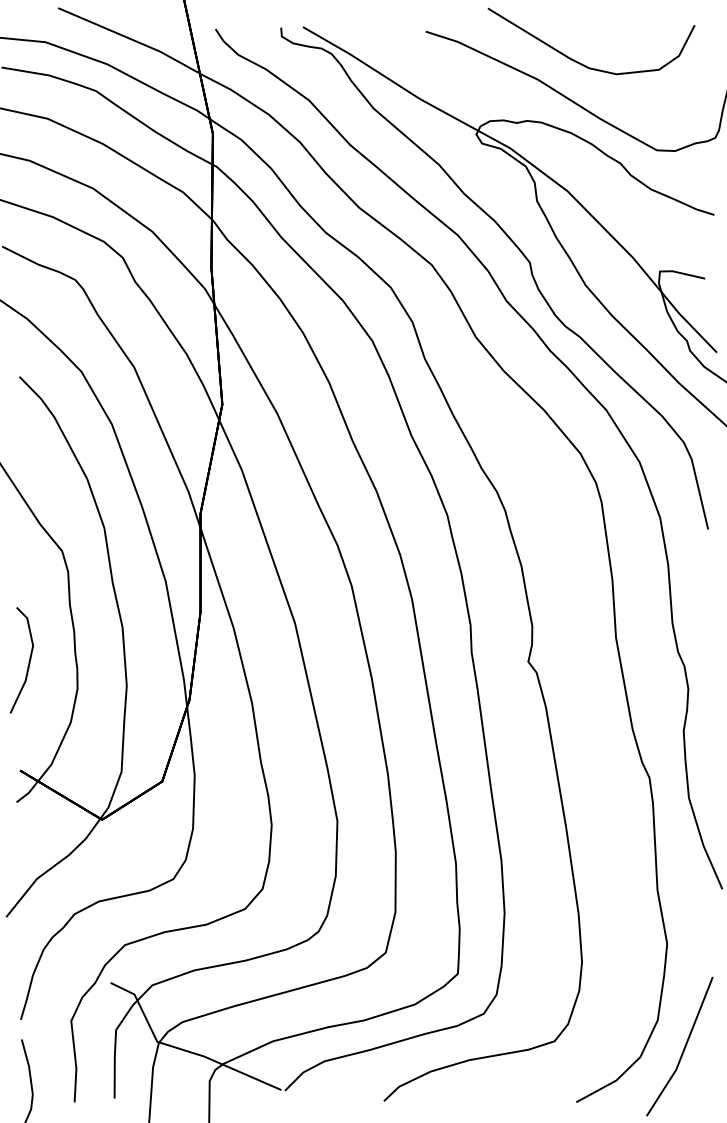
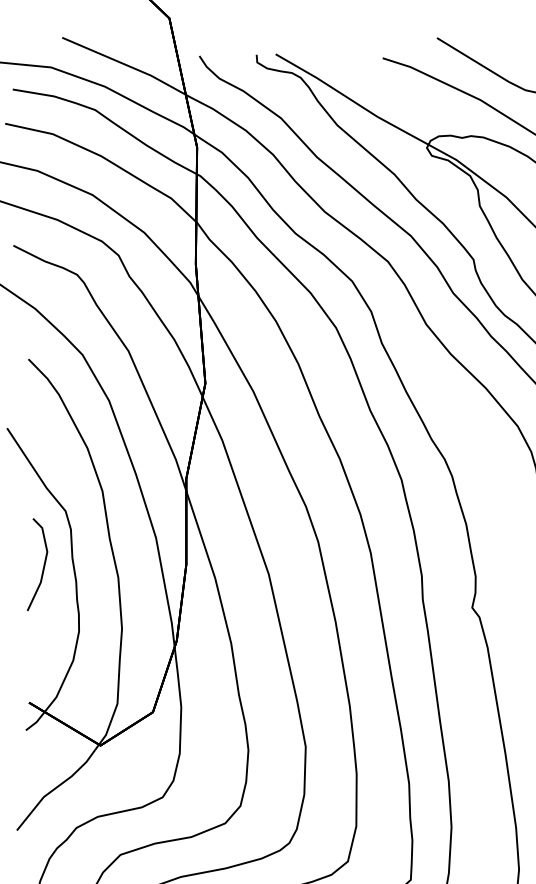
part: (28, 661) -> (43, 565), moved

